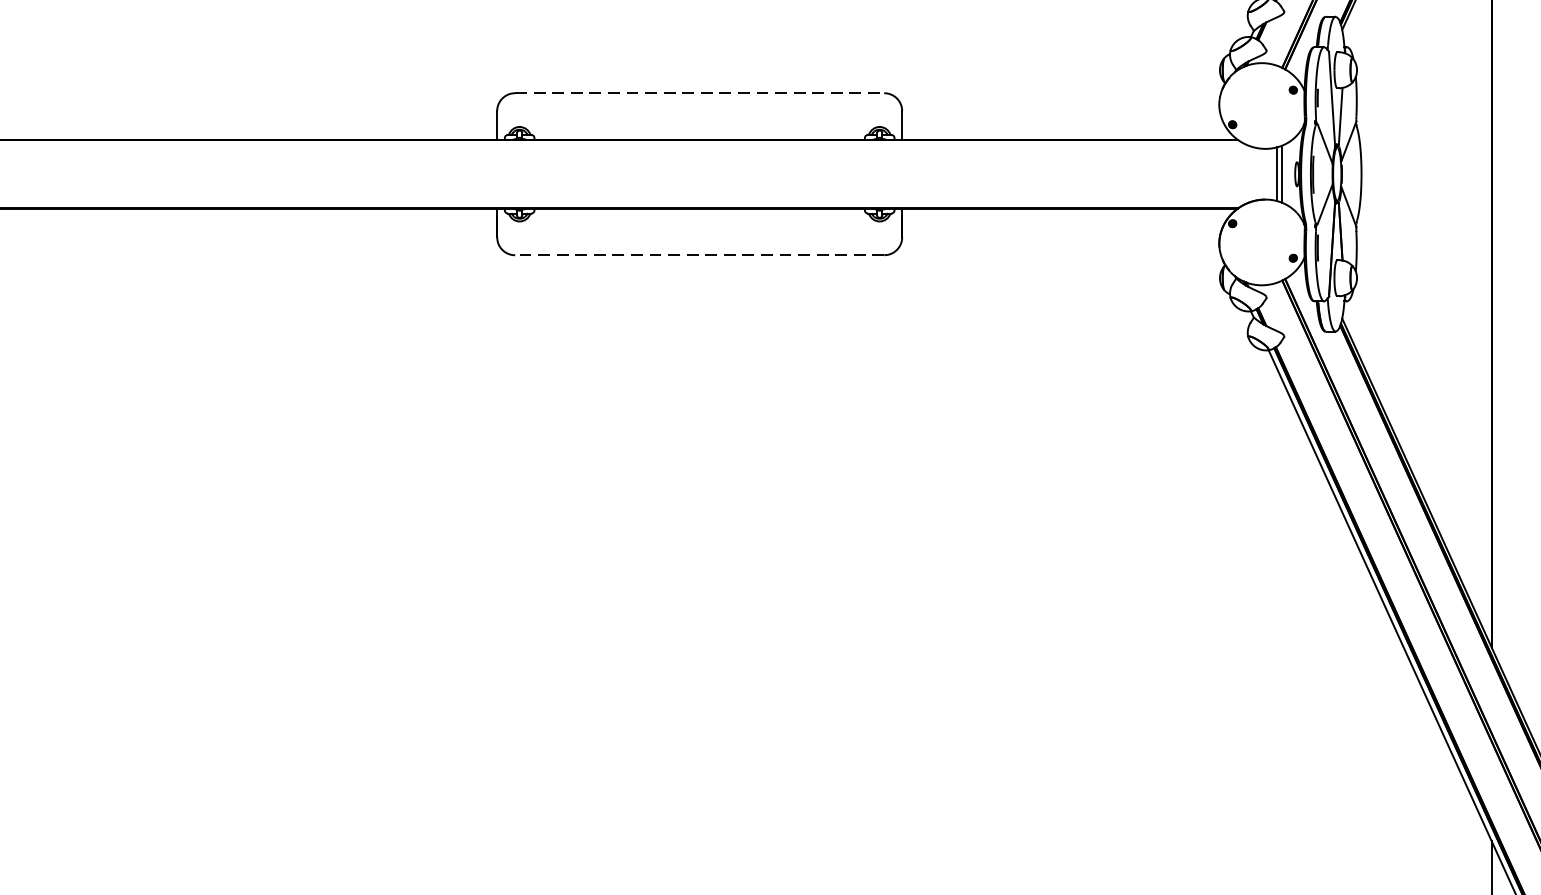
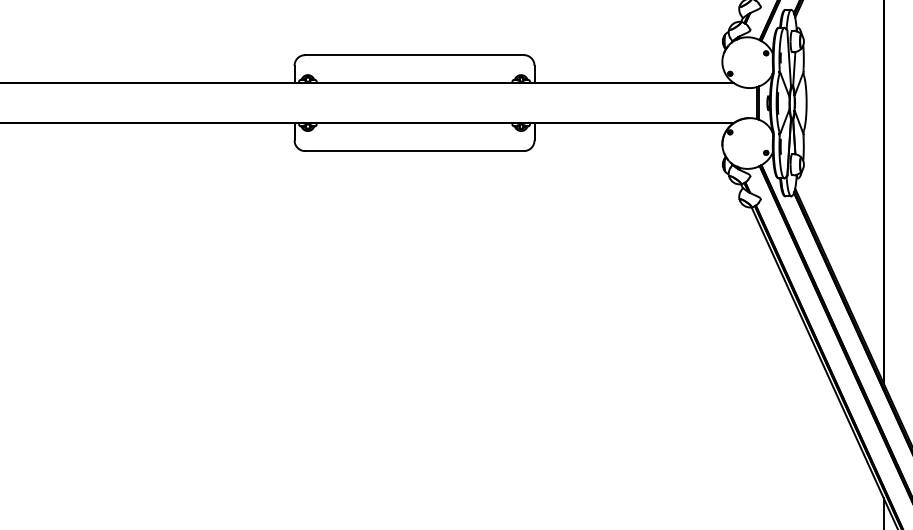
line: (701, 93) -> (415, 55), dashed -> solid
line: (699, 255) -> (414, 151), dashed -> solid

